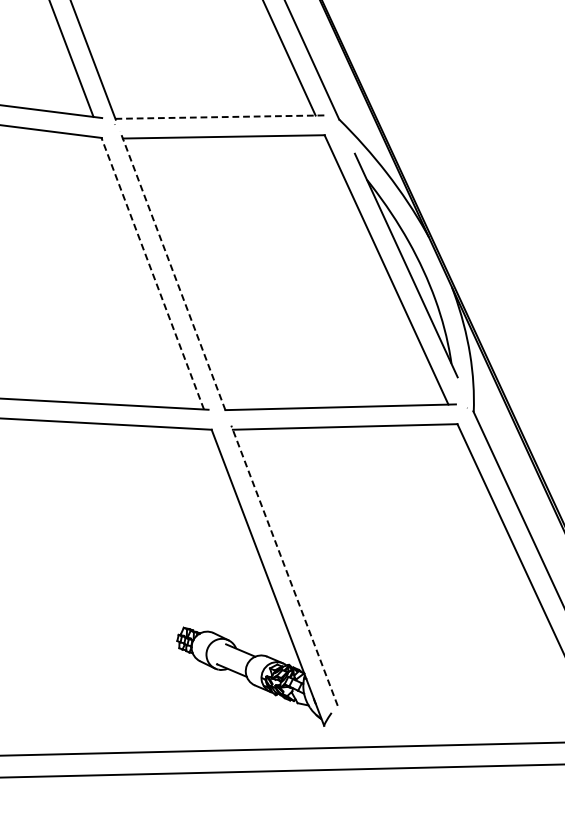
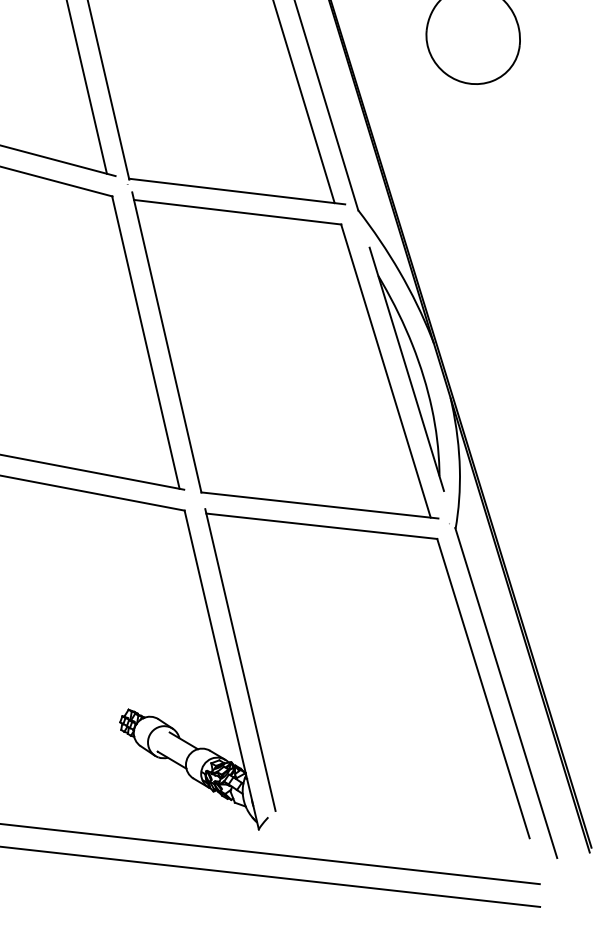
line: (220, 117) -> (237, 191), dashed -> solid
line: (172, 269) -> (166, 341), dashed -> solid
line: (152, 273) -> (145, 342), dashed -> solid
line: (284, 566) -> (240, 660), dashed -> solid

